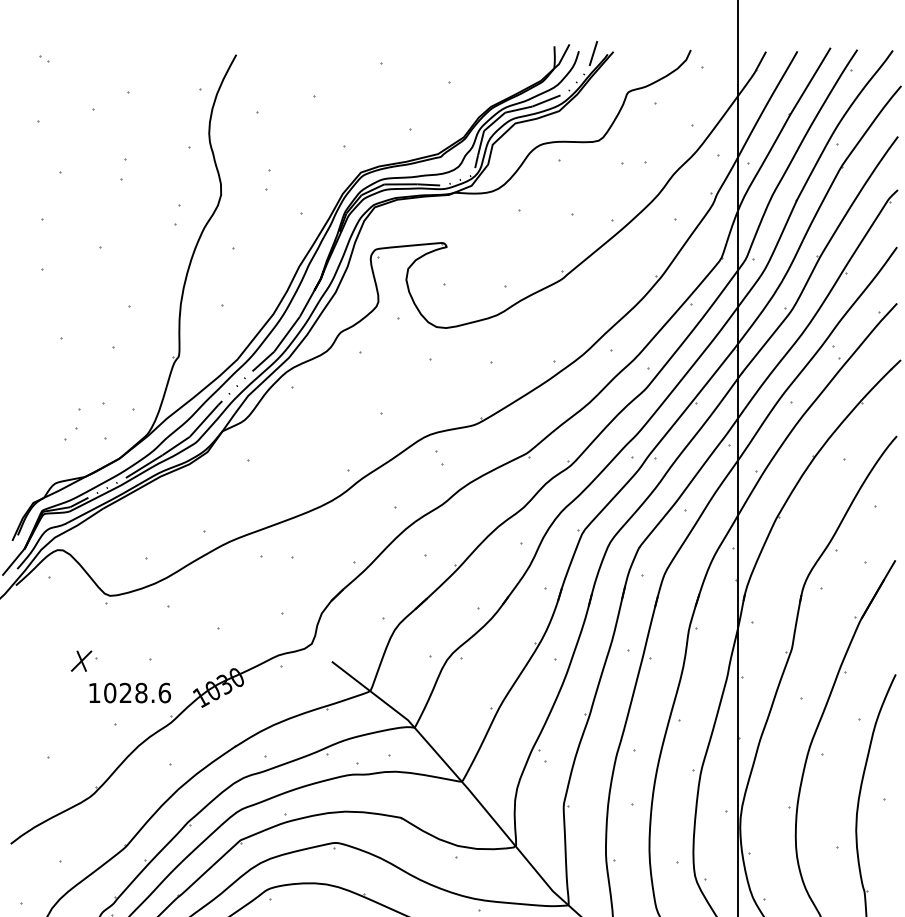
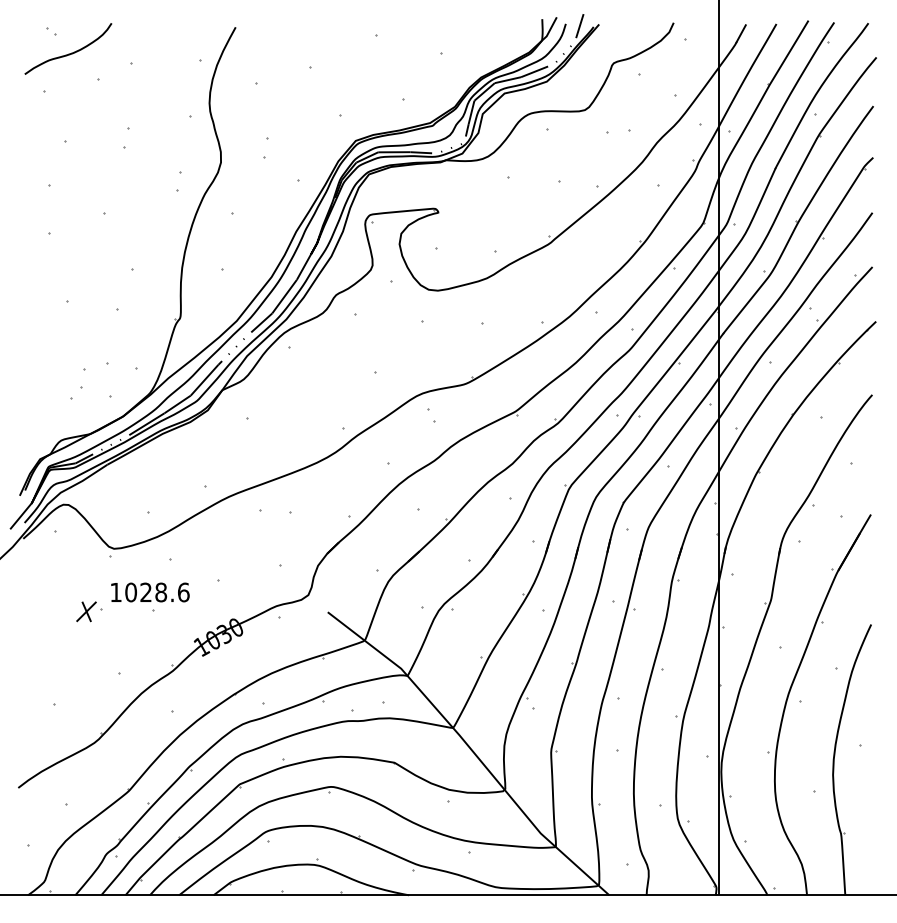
curve: (65, 80) -> (71, 52), added
text: (130, 693) -> (150, 592), moved

